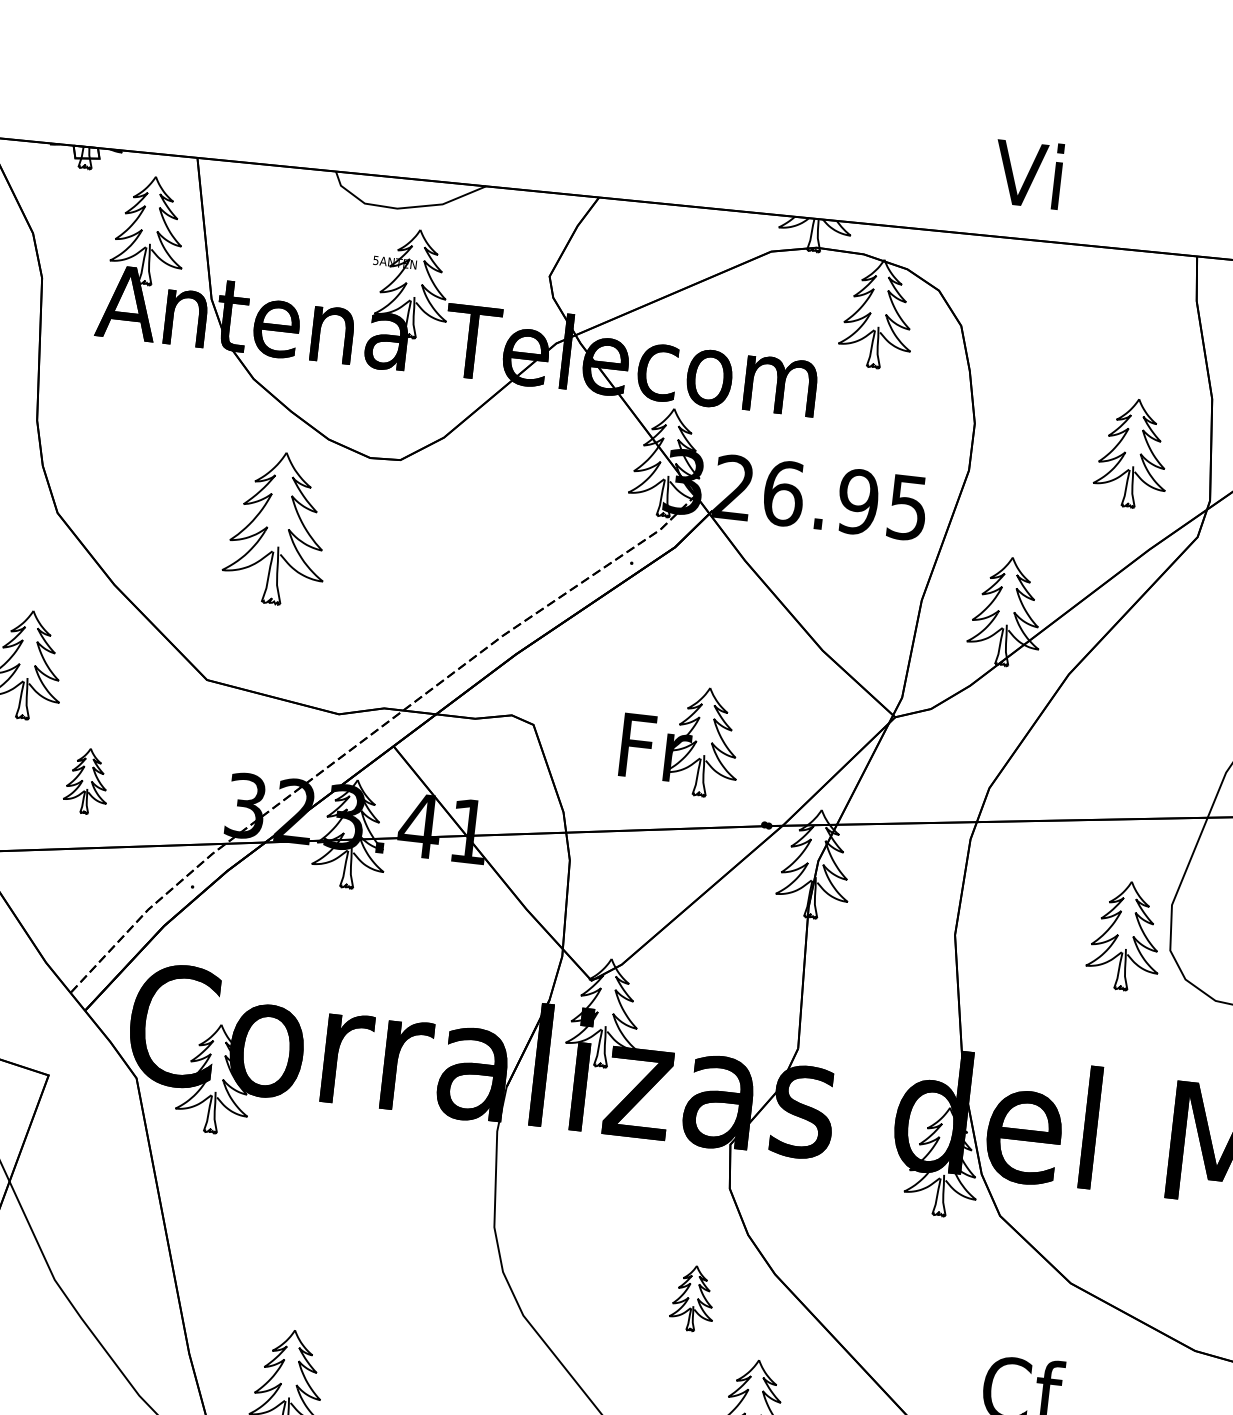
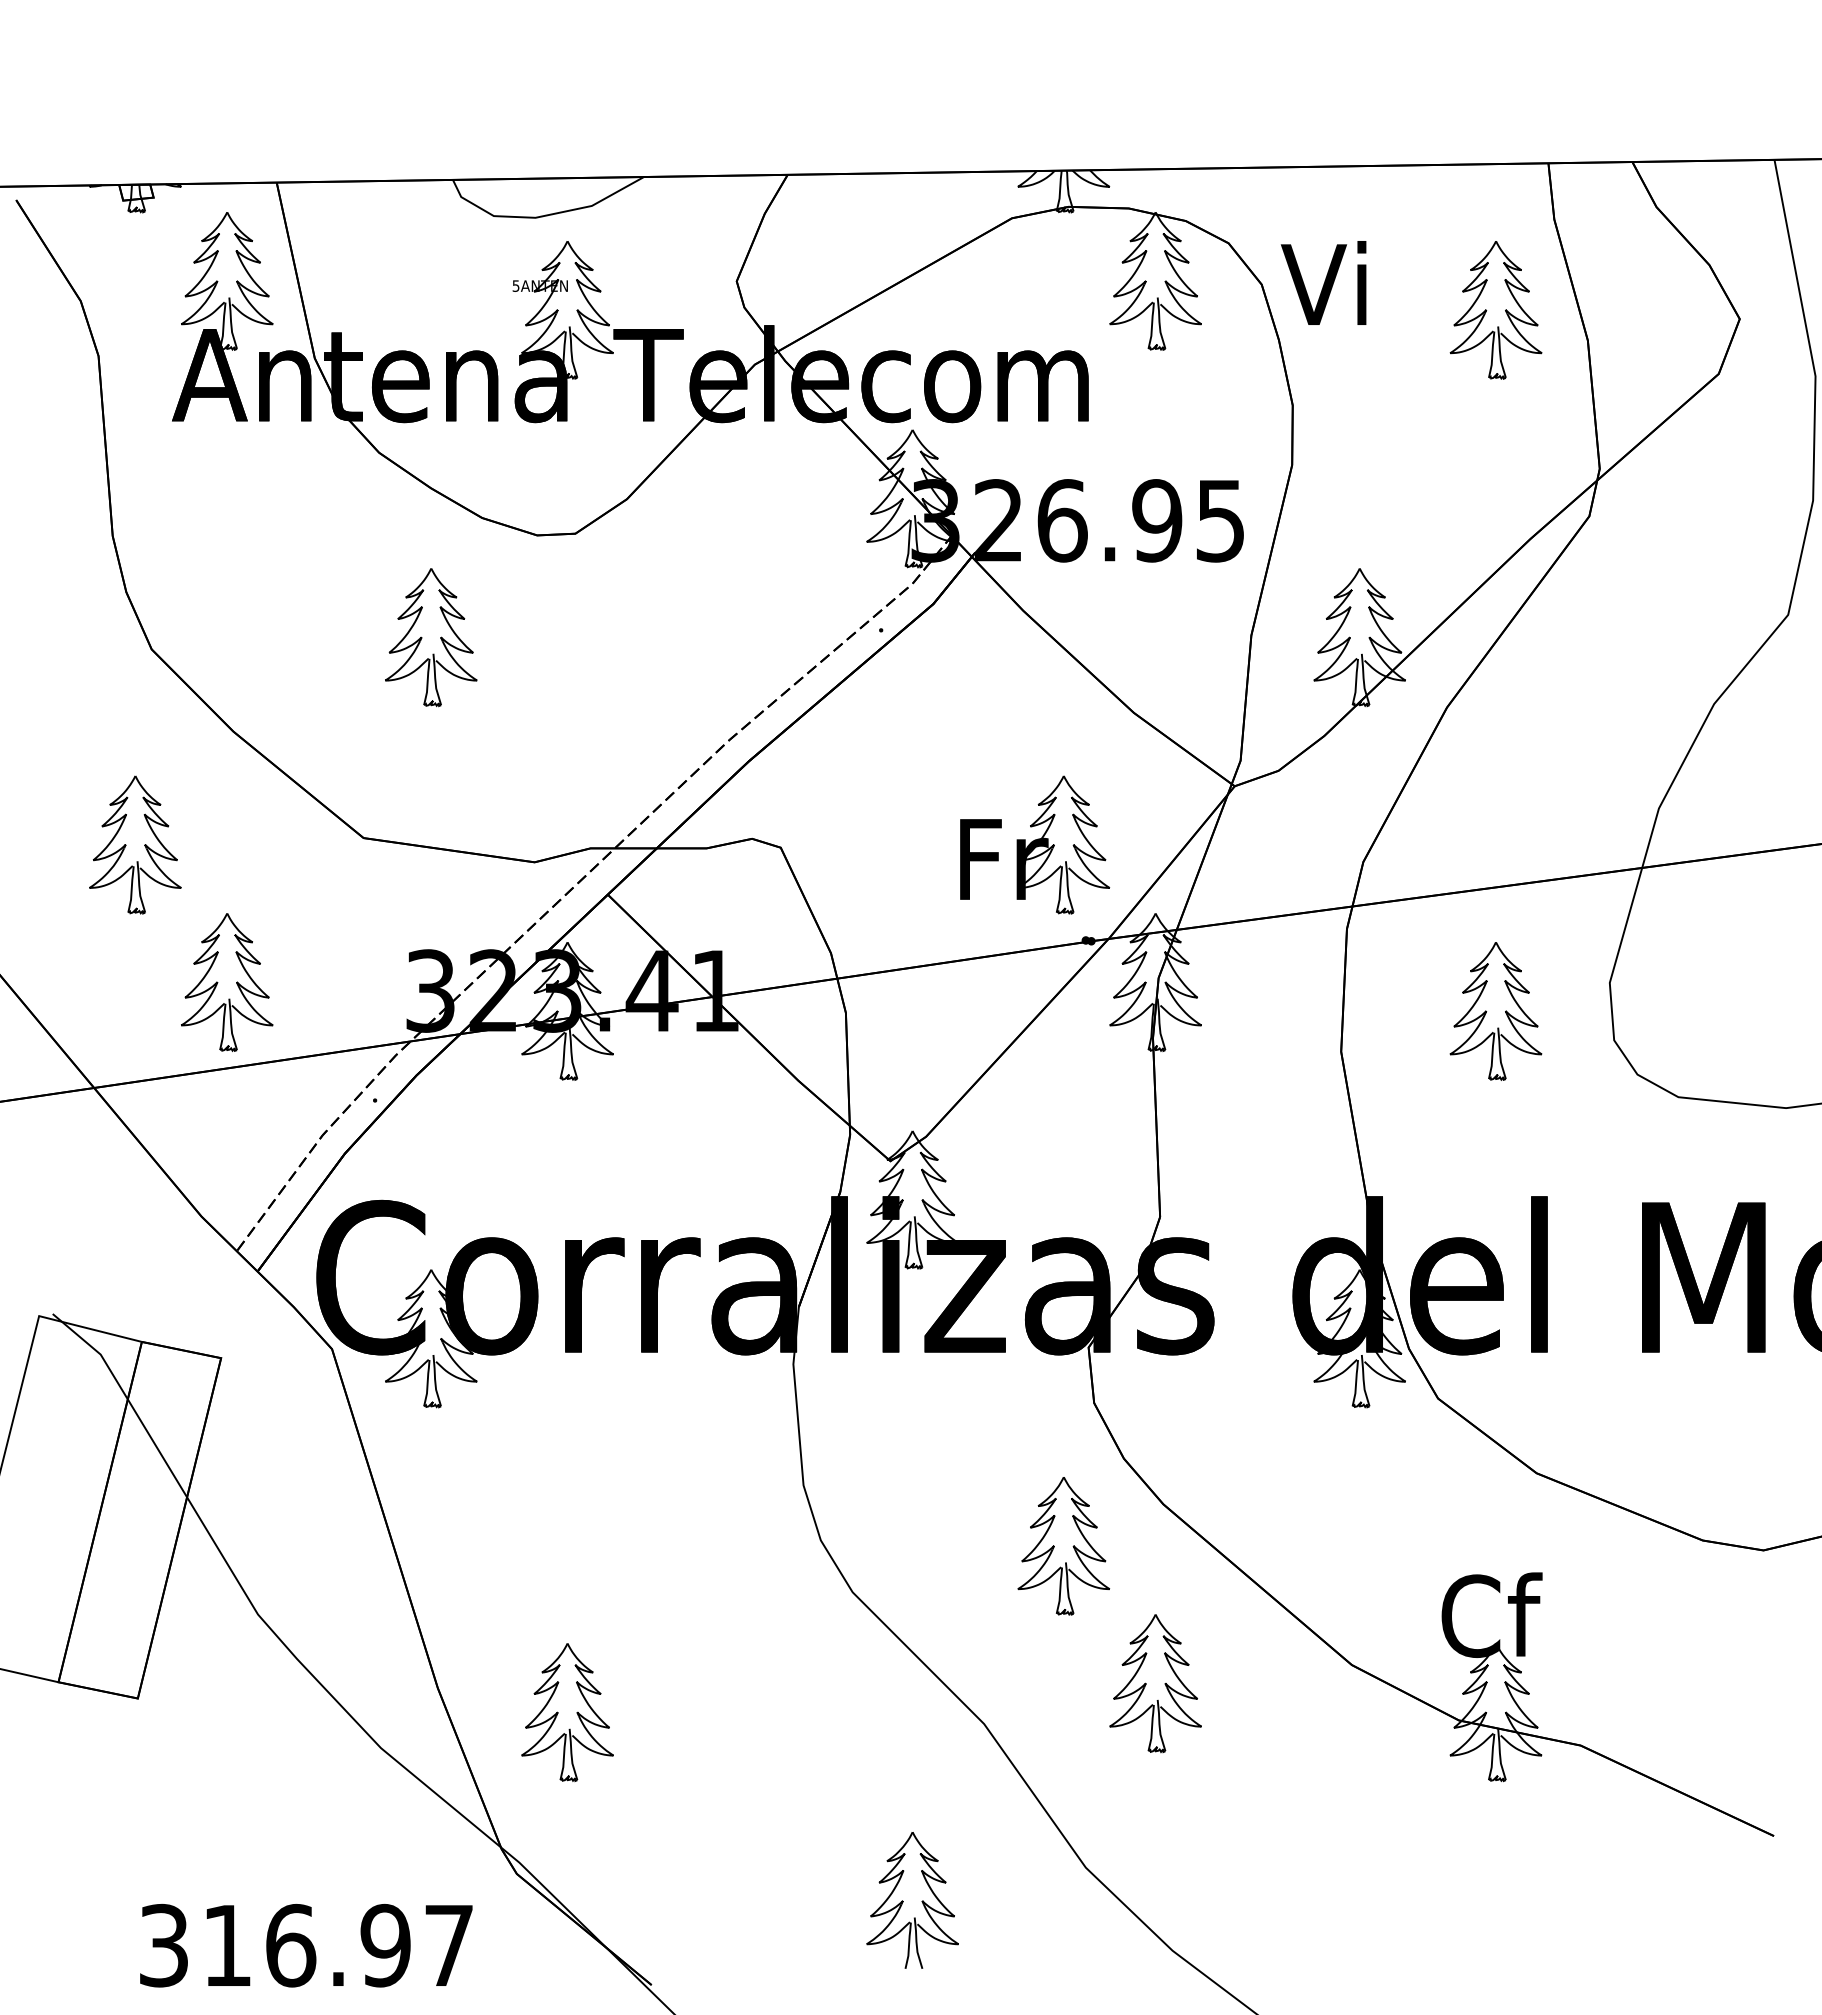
text: (1027, 172) -> (1323, 282), moved
part: (1132, 453) -> (1495, 310), moved
part: (278, 528) -> (431, 637), size x0.71
part: (681, 739) -> (1035, 844), moved
part: (87, 781) -> (227, 982), size x1.67
part: (1125, 936) -> (1495, 1011), moved
part: (692, 1298) -> (1063, 1546), size x1.67

